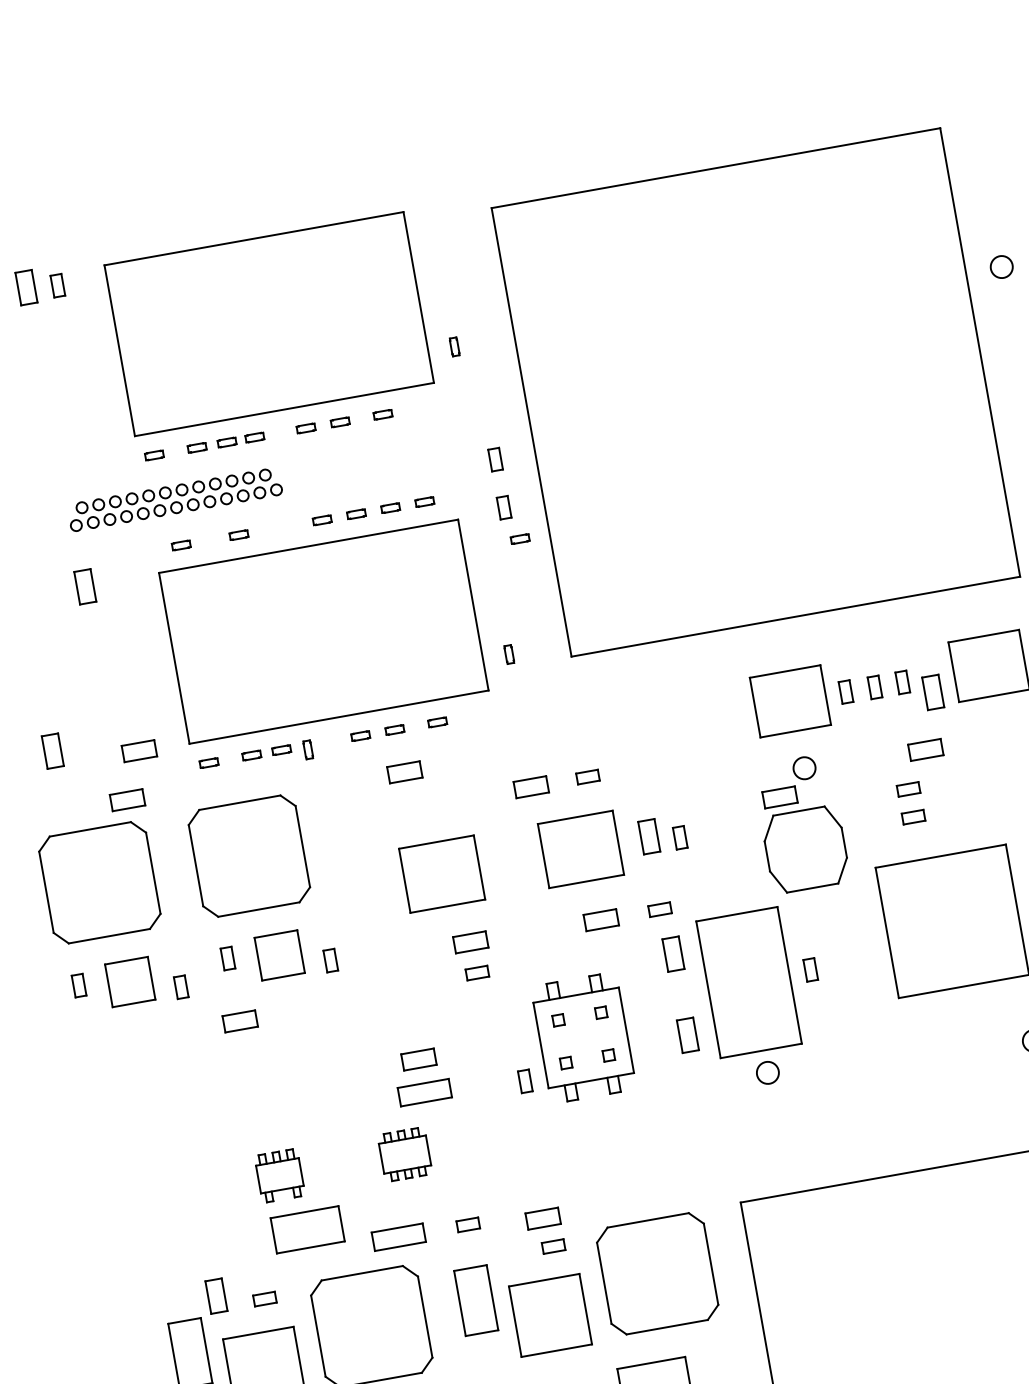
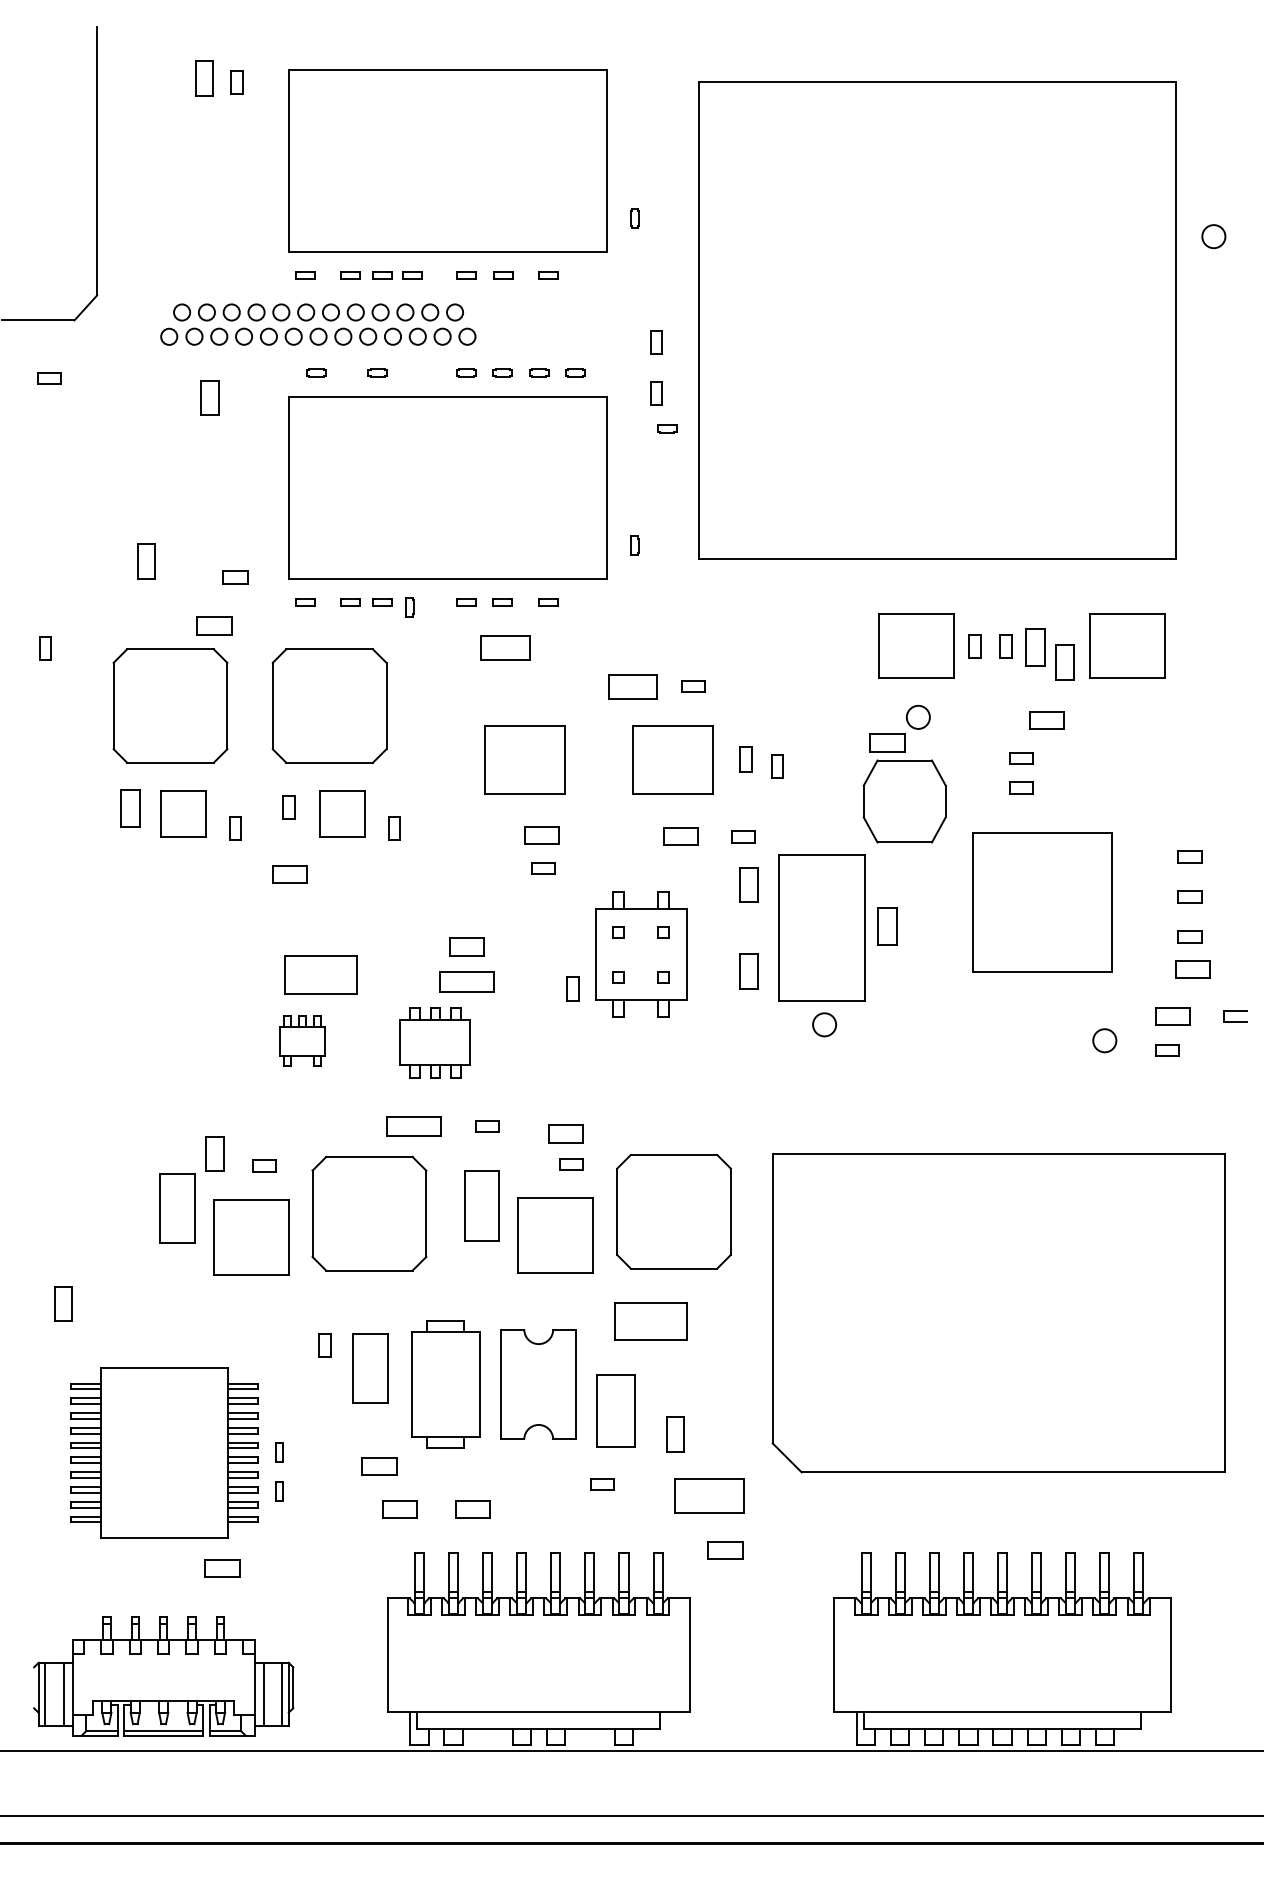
part: (175, 499) -> (318, 324), size x1.4
part: (902, 682) -> (1035, 646), size x1.6
part: (139, 751) -> (235, 577), size x0.7
part: (404, 771) -> (505, 647), size x1.4
part: (530, 787) -> (632, 686), size x1.4
part: (649, 836) -> (745, 759), size x0.7
part: (810, 969) -> (887, 926), size x1.6
part: (78, 985) -> (129, 808), size x1.6
part: (404, 1153) -> (434, 1041), size x1.4
part: (307, 1229) -> (320, 974), moved

